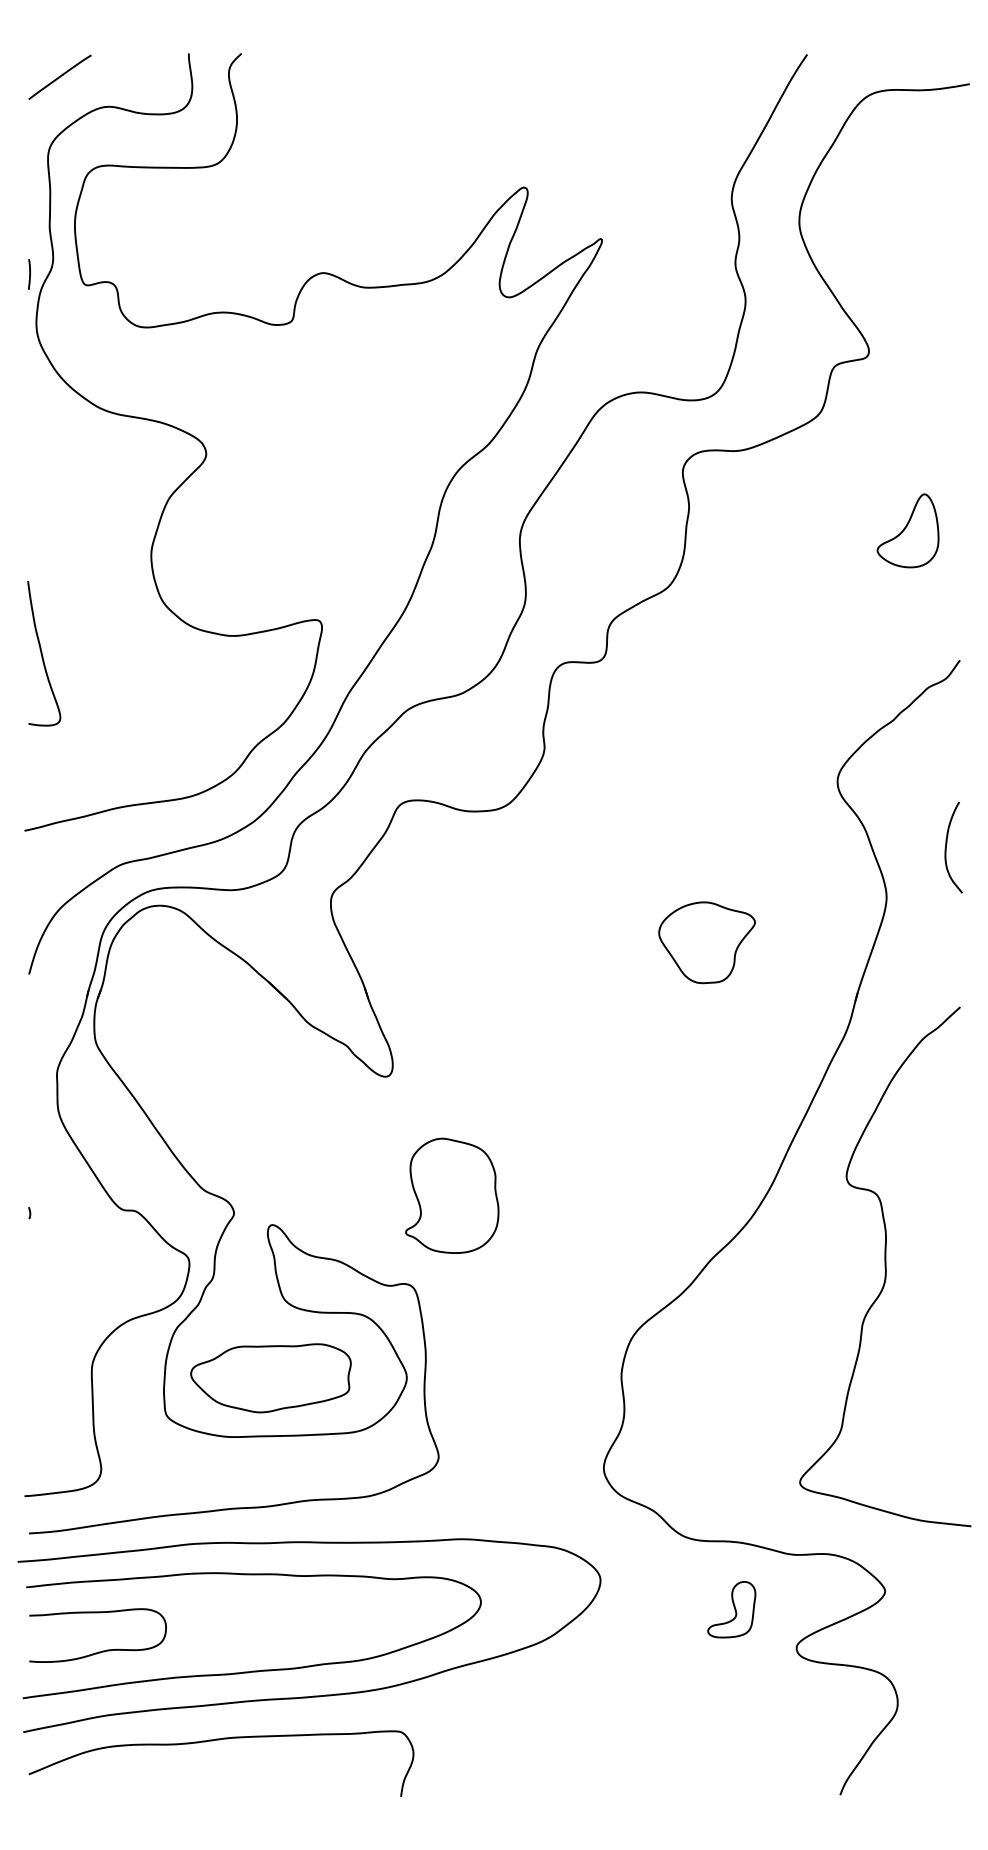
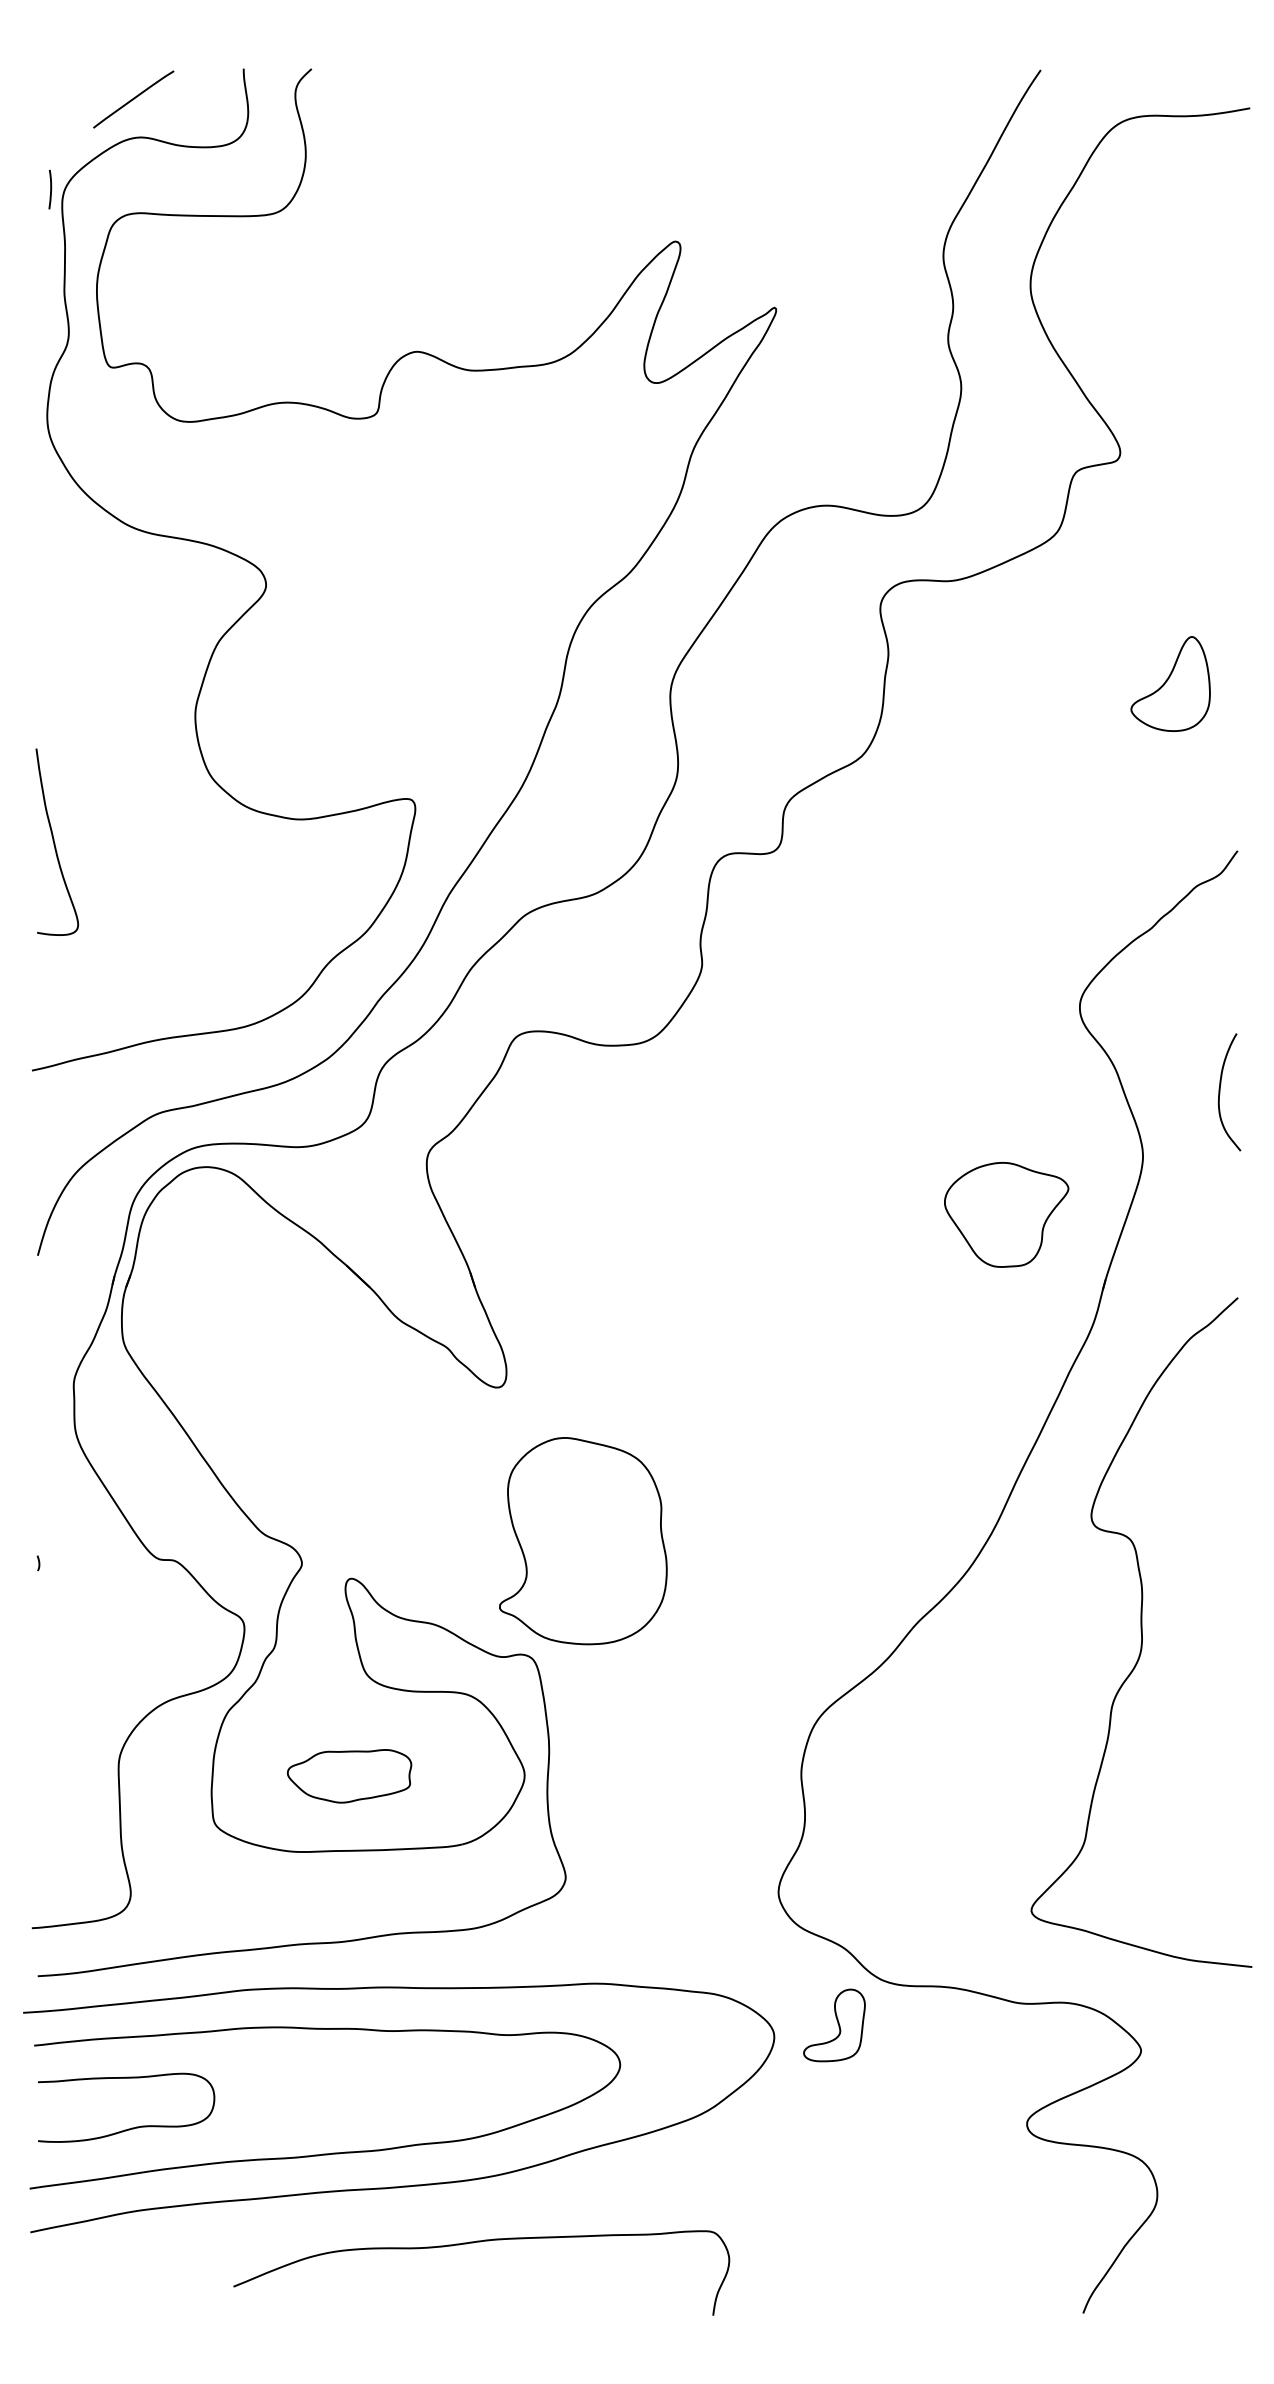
line: (59, 77) -> (133, 99), moved
curve: (29, 274) -> (50, 189), moved
part: (706, 942) -> (1006, 1214), moved
part: (451, 1195) -> (582, 1540), size x1.4
part: (270, 1378) -> (349, 1776), size x0.6
part: (731, 1609) -> (834, 2025), moved
curve: (221, 1740) -> (481, 2242), moved

